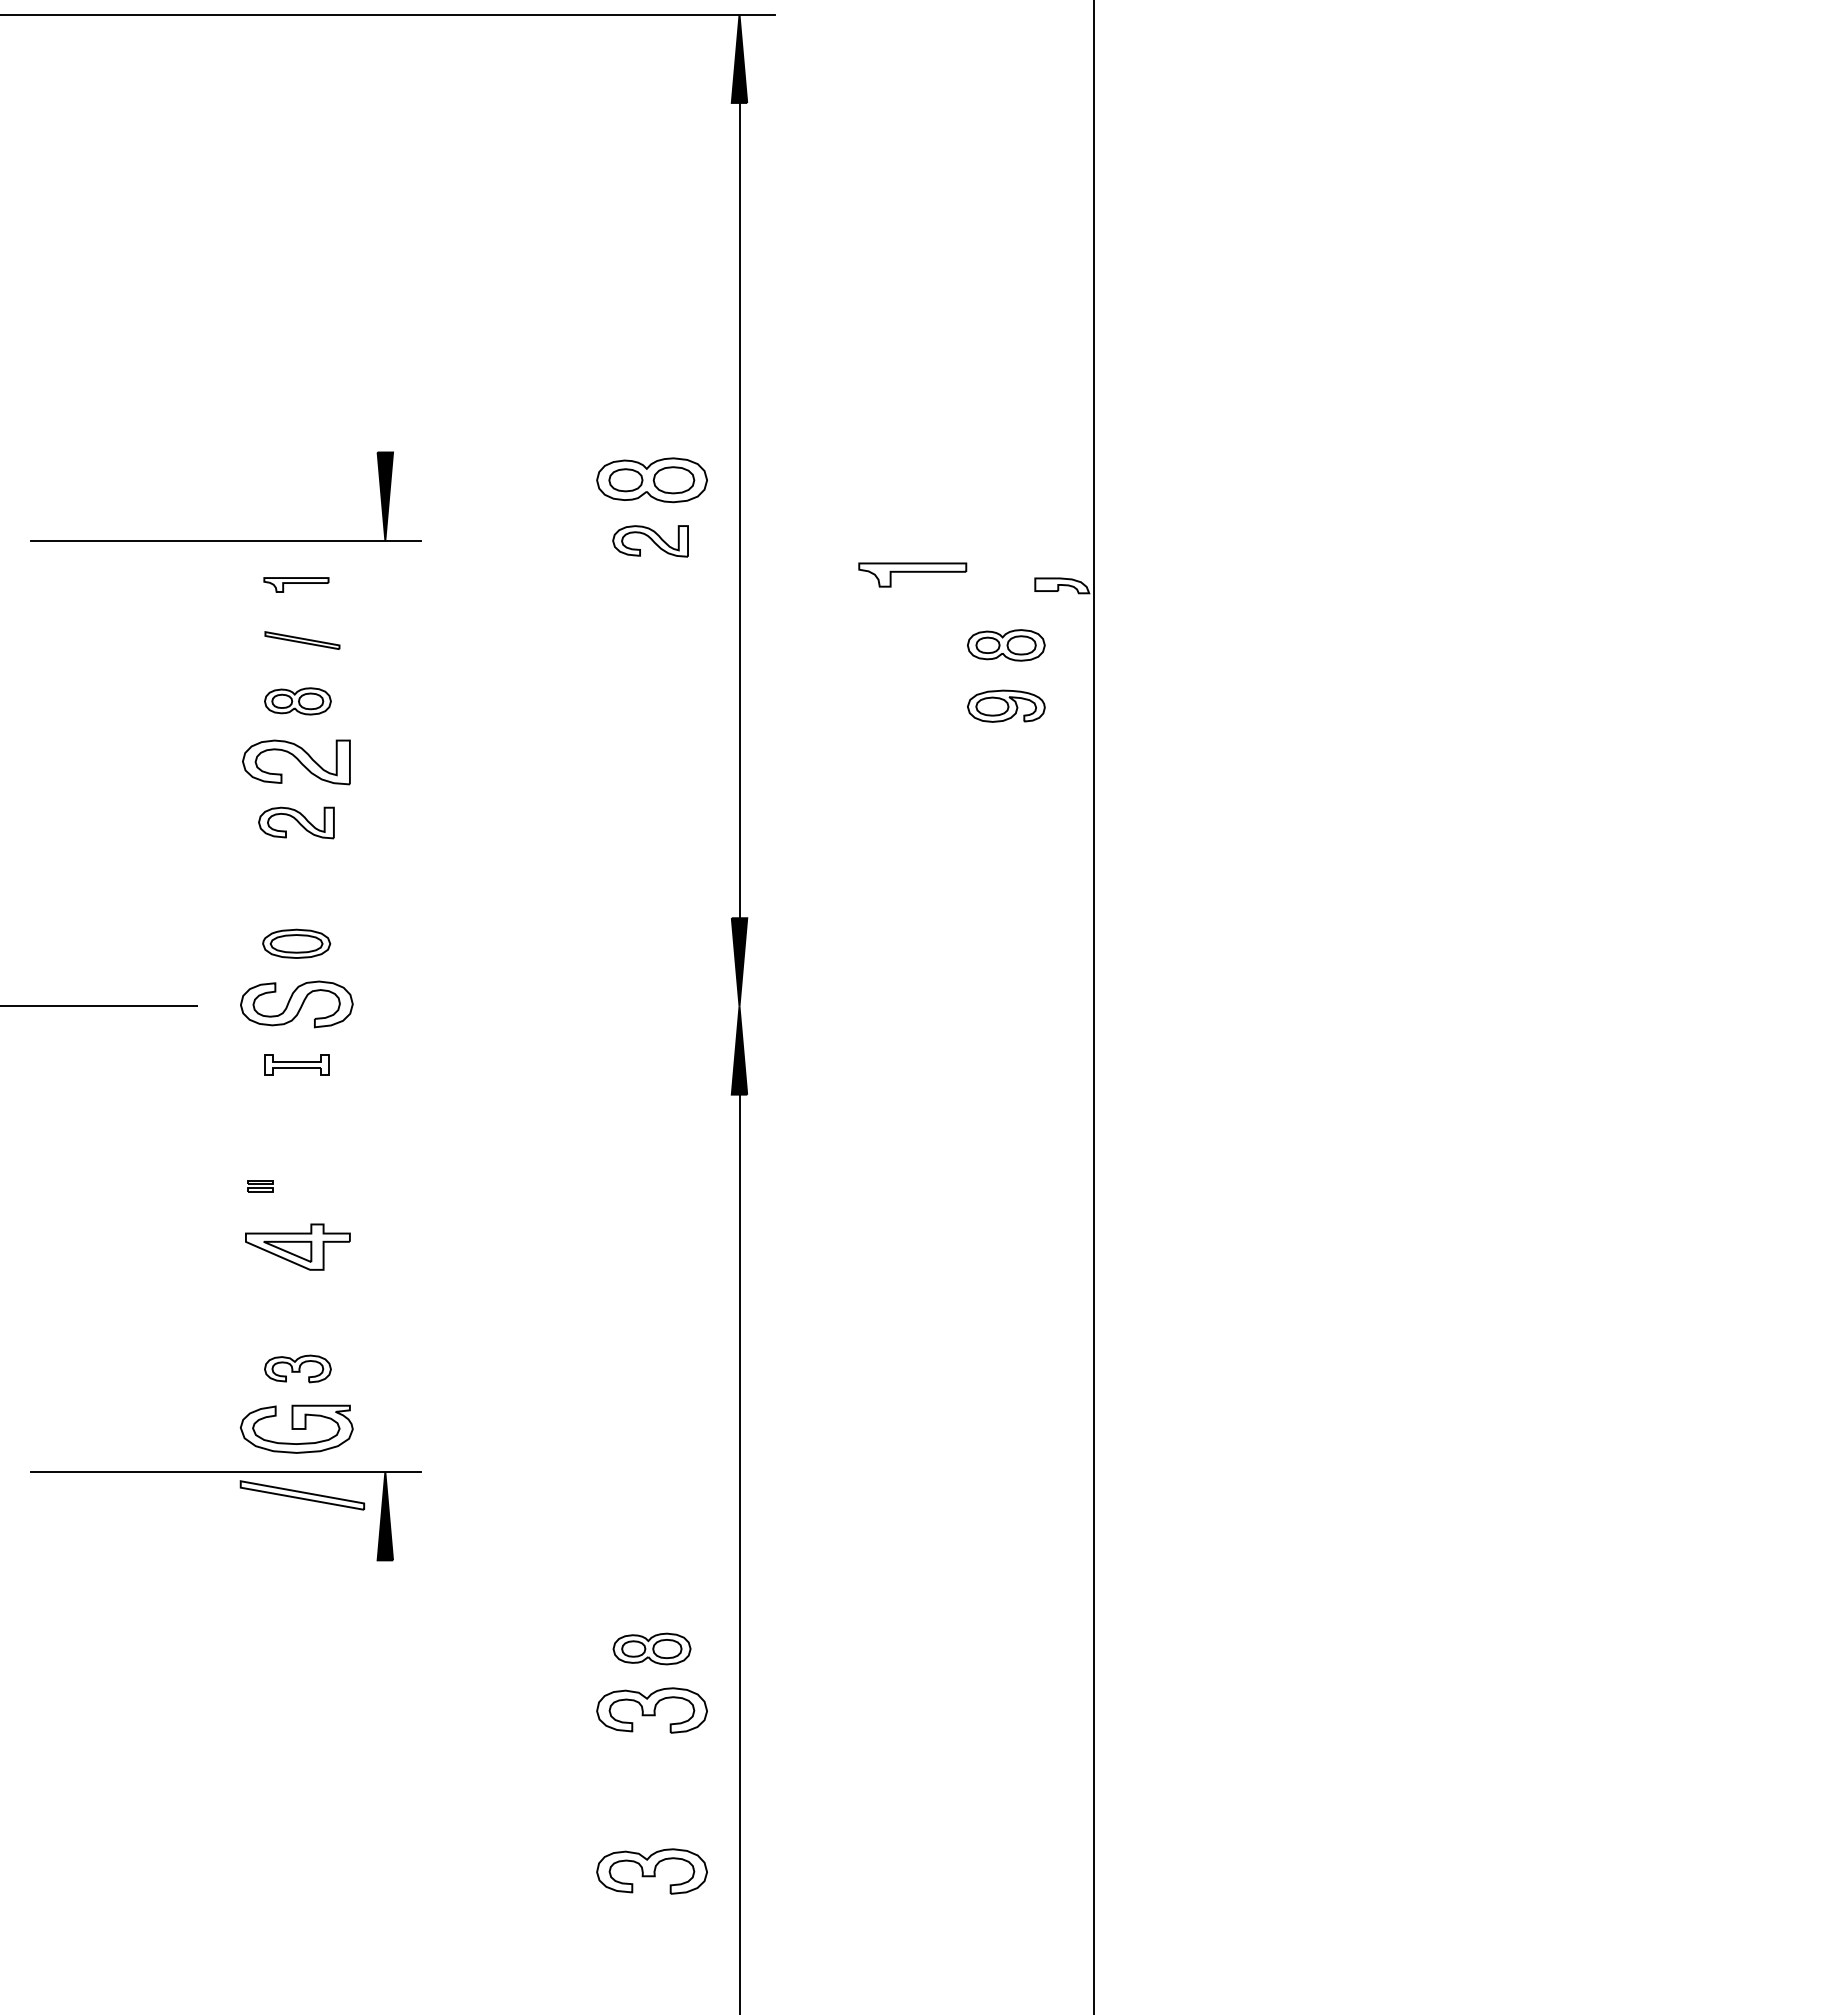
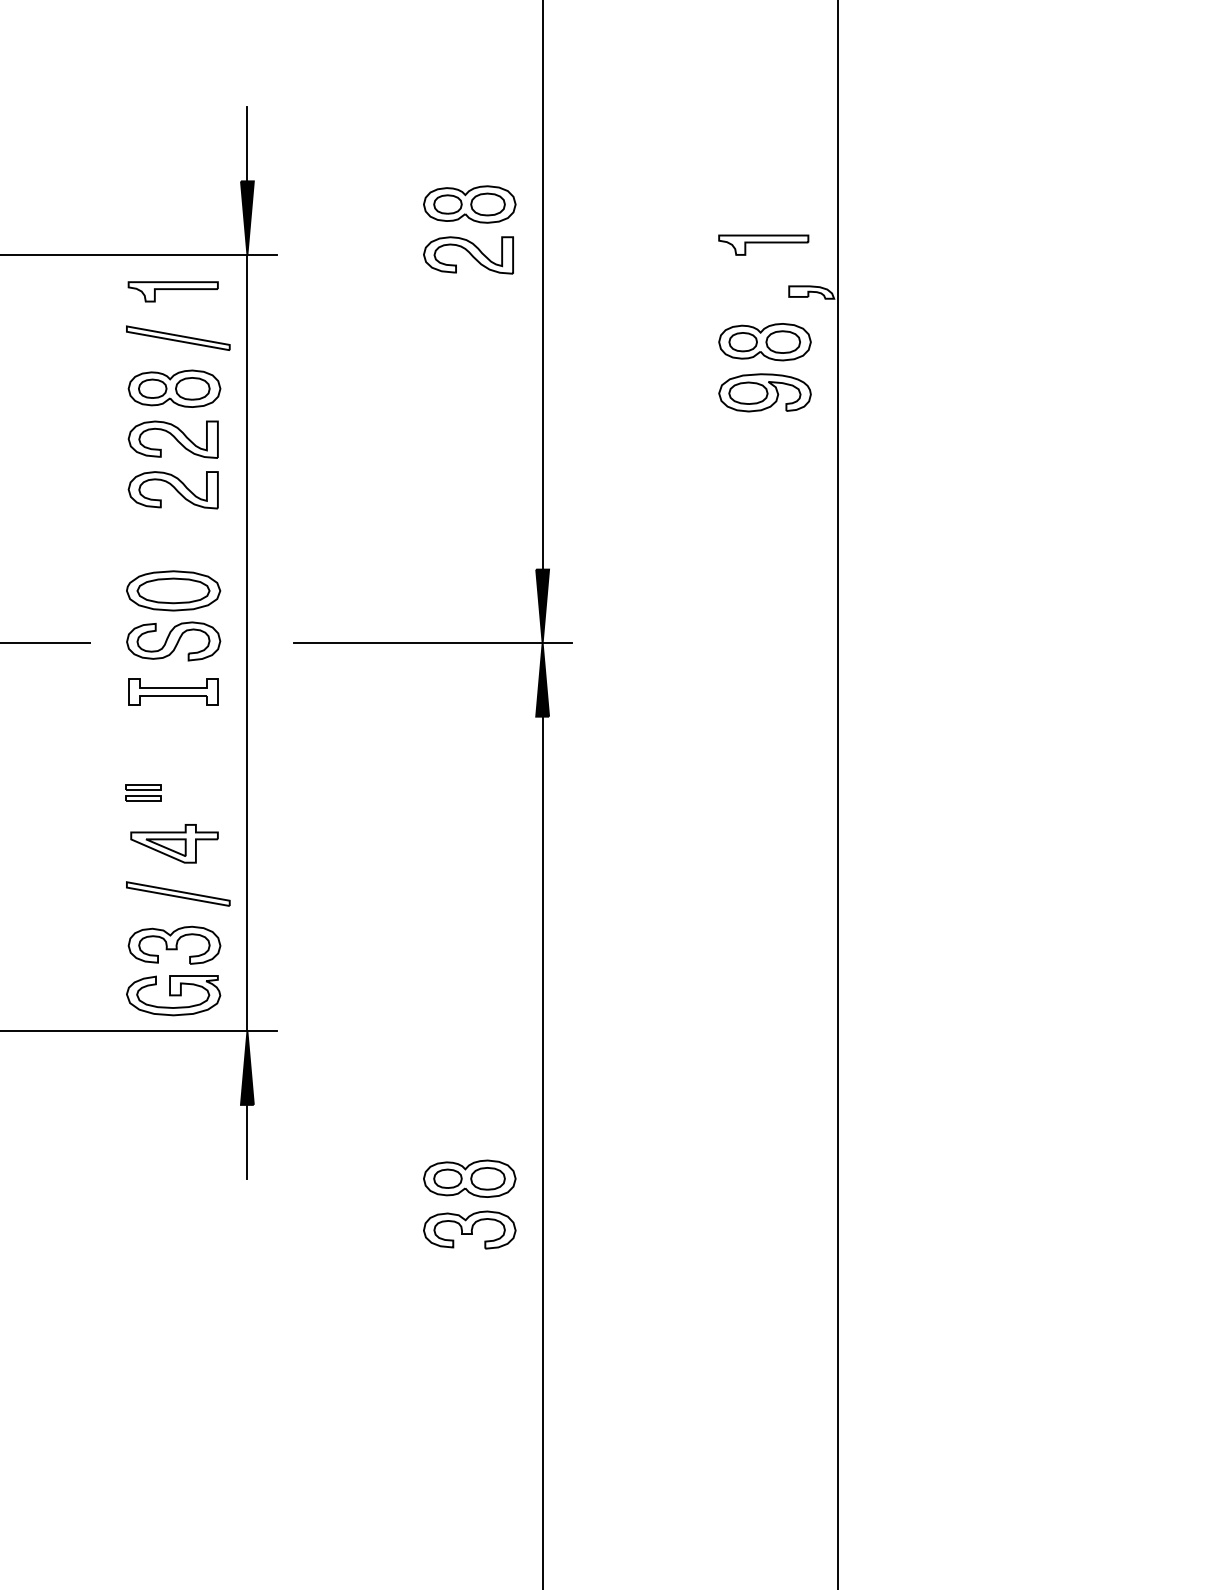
line: (385, 407) -> (247, 143), added
part: (650, 541) -> (468, 255), size x1.43
part: (912, 574) -> (763, 244), moved
part: (296, 584) -> (173, 291), size x1.67
part: (302, 640) -> (178, 338), size x1.67
part: (1006, 645) -> (765, 342), size x1.43
part: (297, 701) -> (174, 388), size x1.67
part: (1006, 706) -> (765, 393), size x1.43
part: (296, 822) -> (173, 489), size x1.43
part: (296, 943) -> (173, 590), size x1.67
line: (385, 1006) -> (247, 643), added
line: (607, 1006) -> (432, 643), added
part: (296, 1064) -> (173, 691), size x1.67
part: (260, 1186) -> (143, 793), size x1.67
part: (297, 1368) -> (174, 944), size x1.67
part: (302, 1495) -> (178, 894), moved
line: (385, 1604) -> (247, 1141), added
part: (651, 1648) -> (469, 1178), size x1.43
part: (651, 1871) -> (469, 1364), removed

